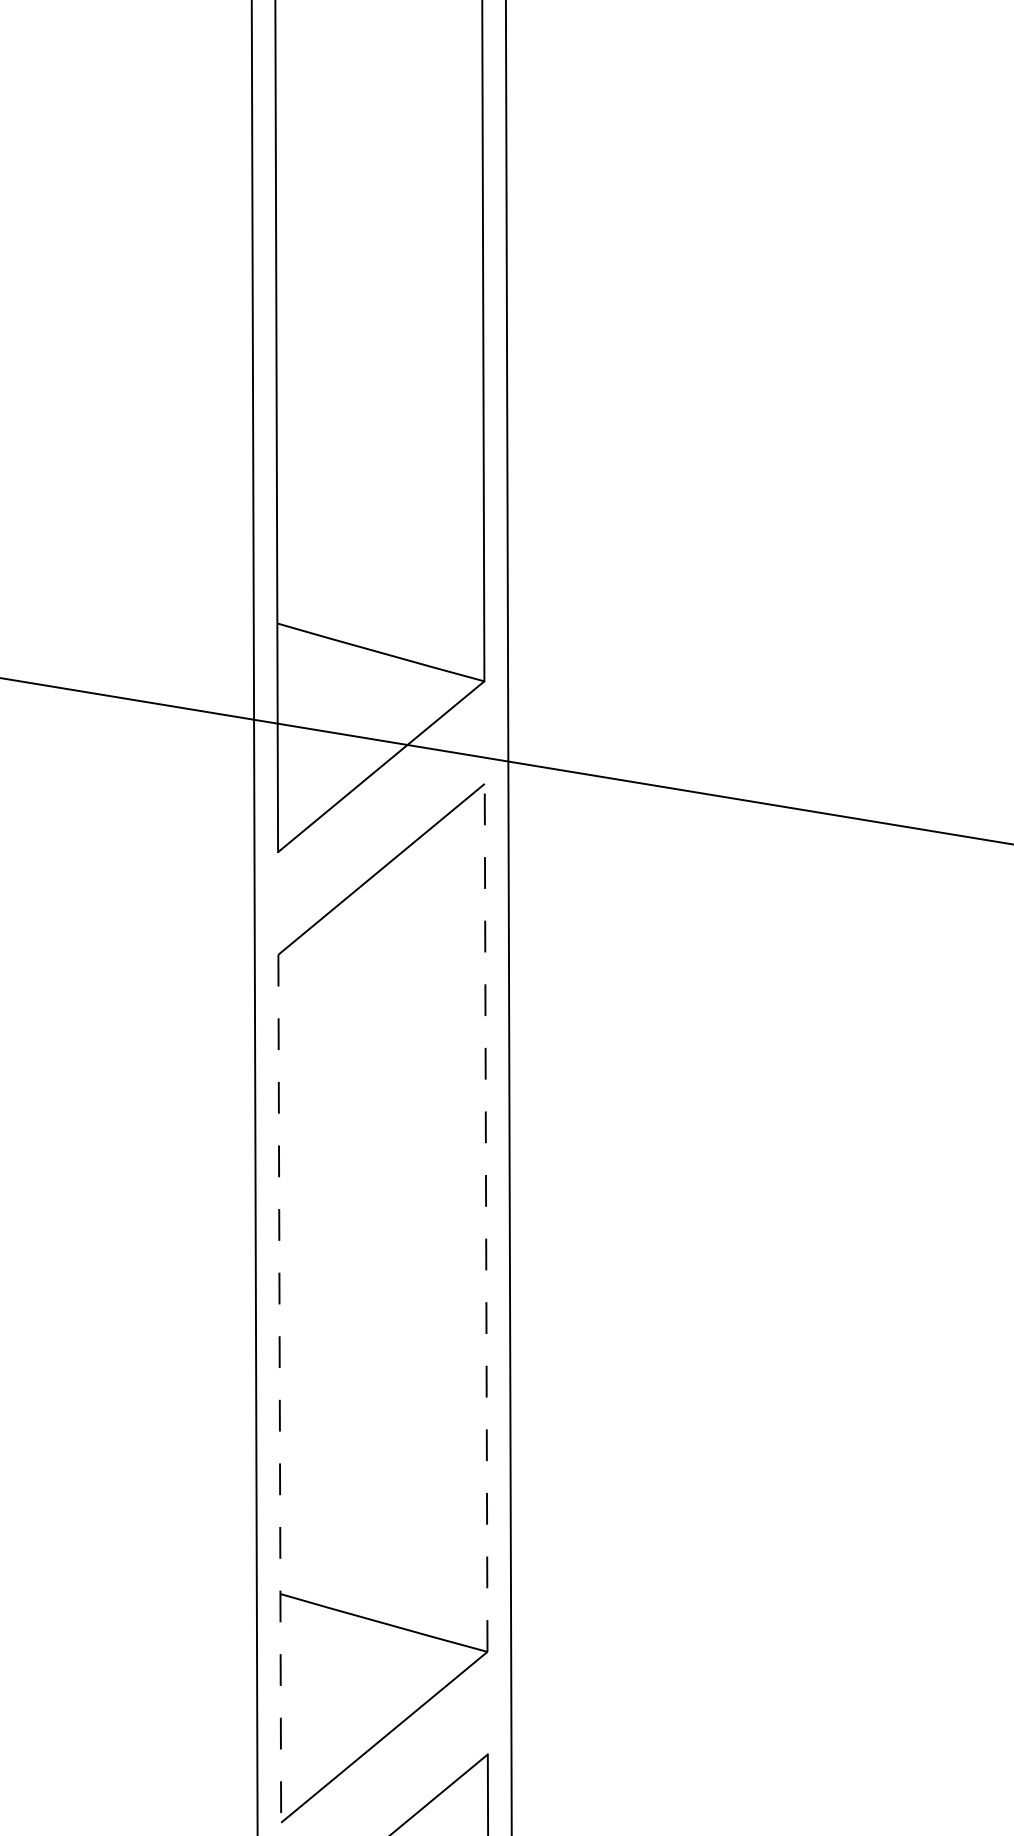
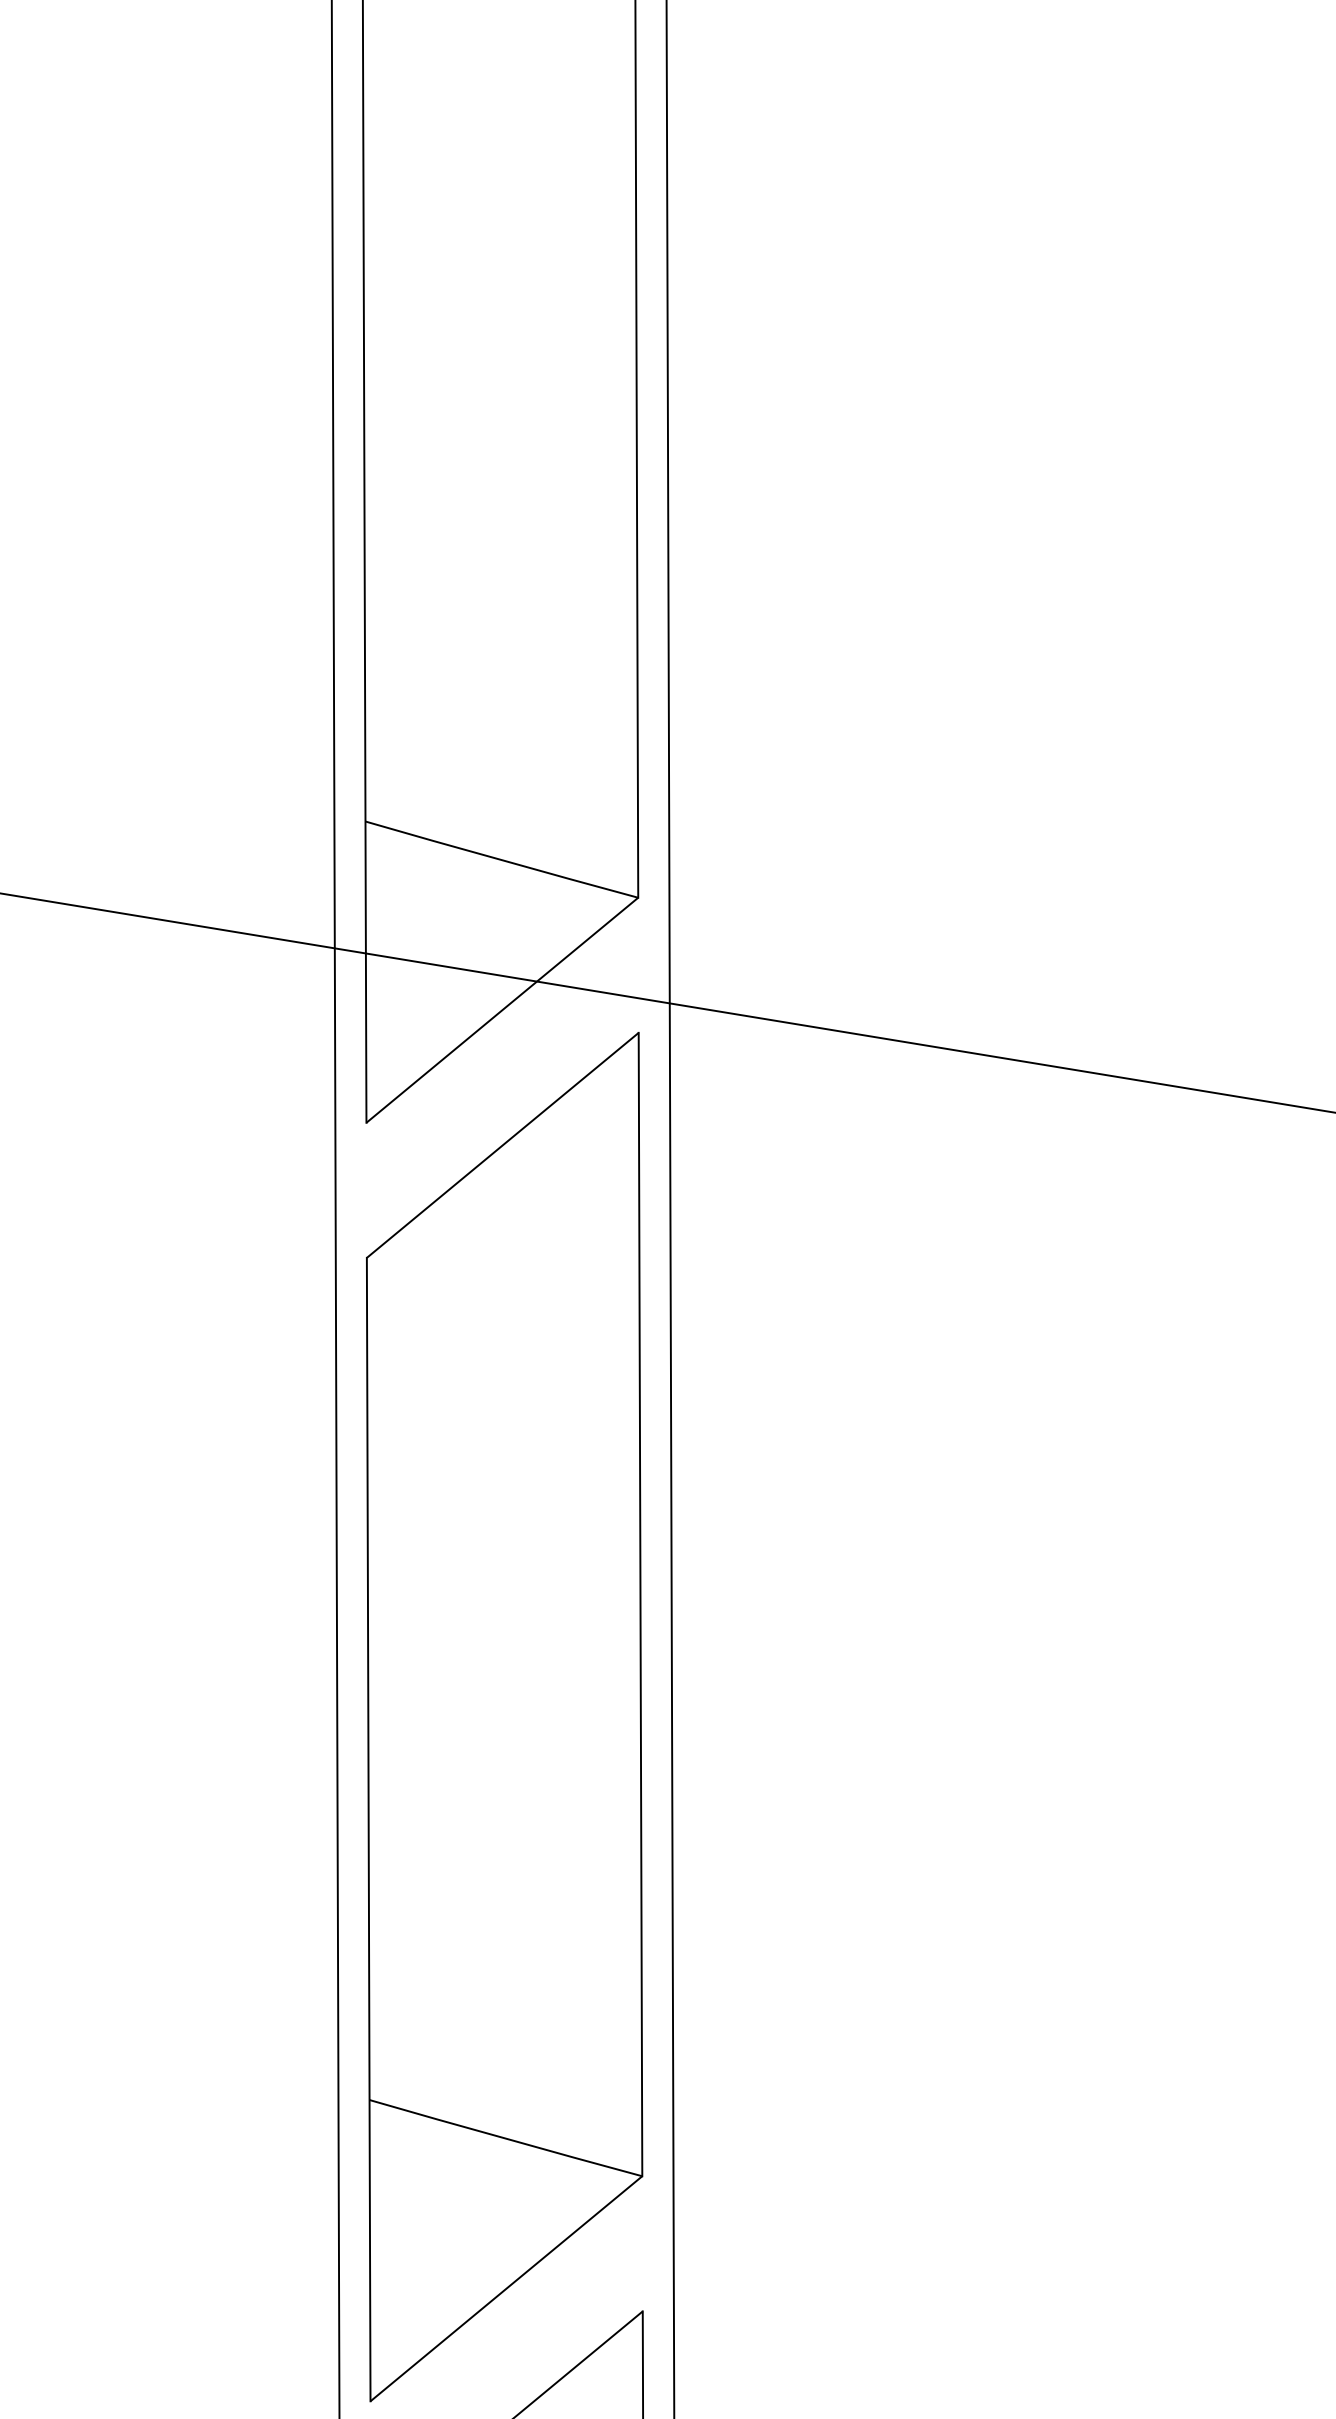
line: (486, 1217) -> (640, 1604), dashed -> solid
line: (279, 1388) -> (368, 1829), dashed -> solid

